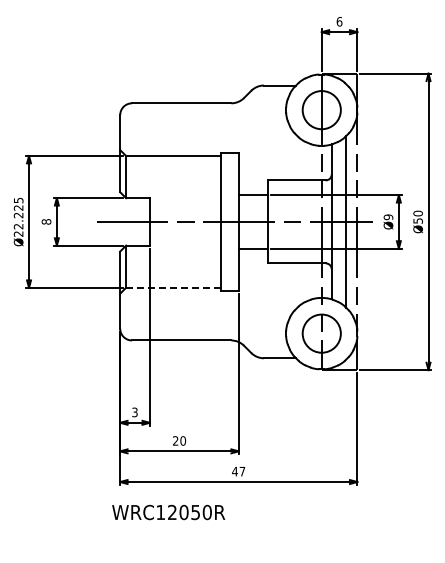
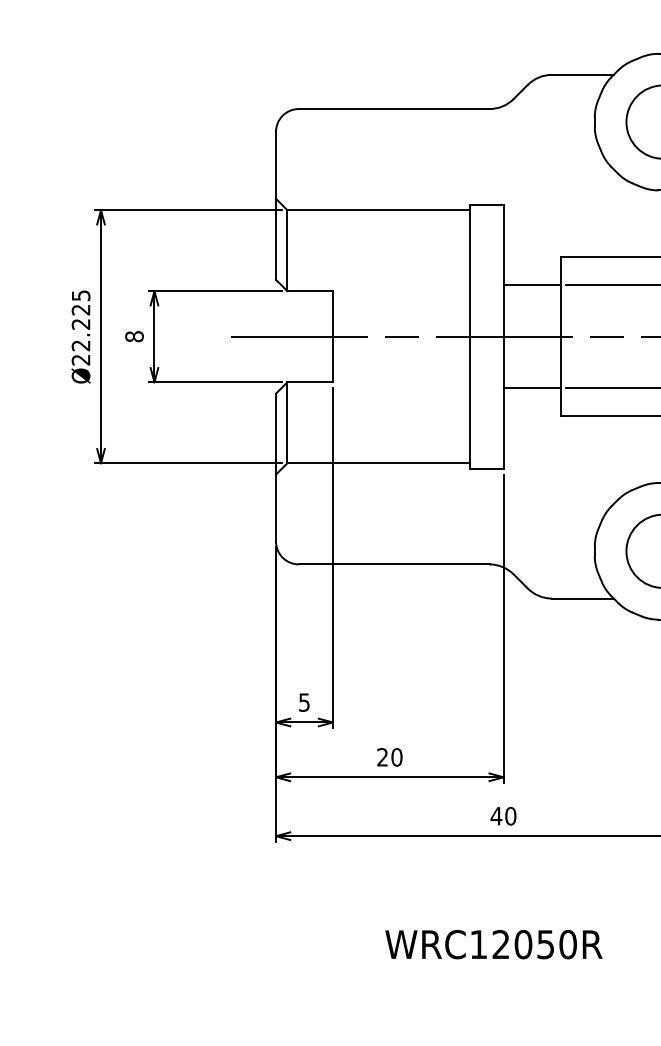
line: (174, 287) -> (380, 462), dashed -> solid
text: (134, 411) -> (303, 700), 3 -> 5
text: (242, 471) -> (510, 815), 47 -> 40
text: (168, 512) -> (493, 944), moved

